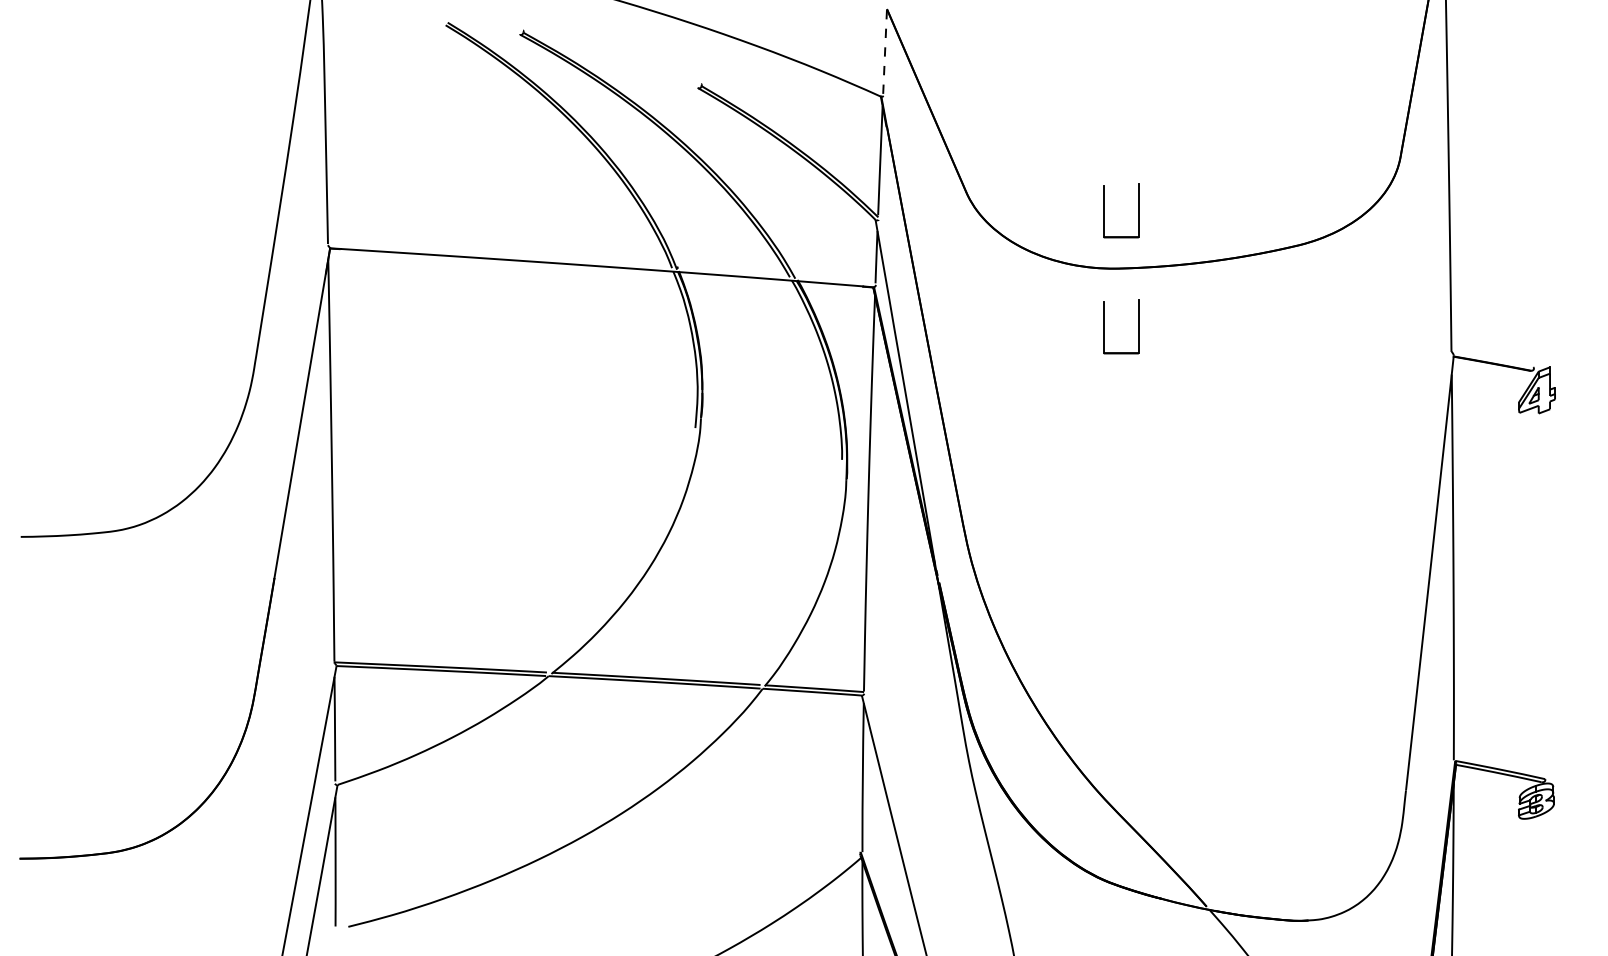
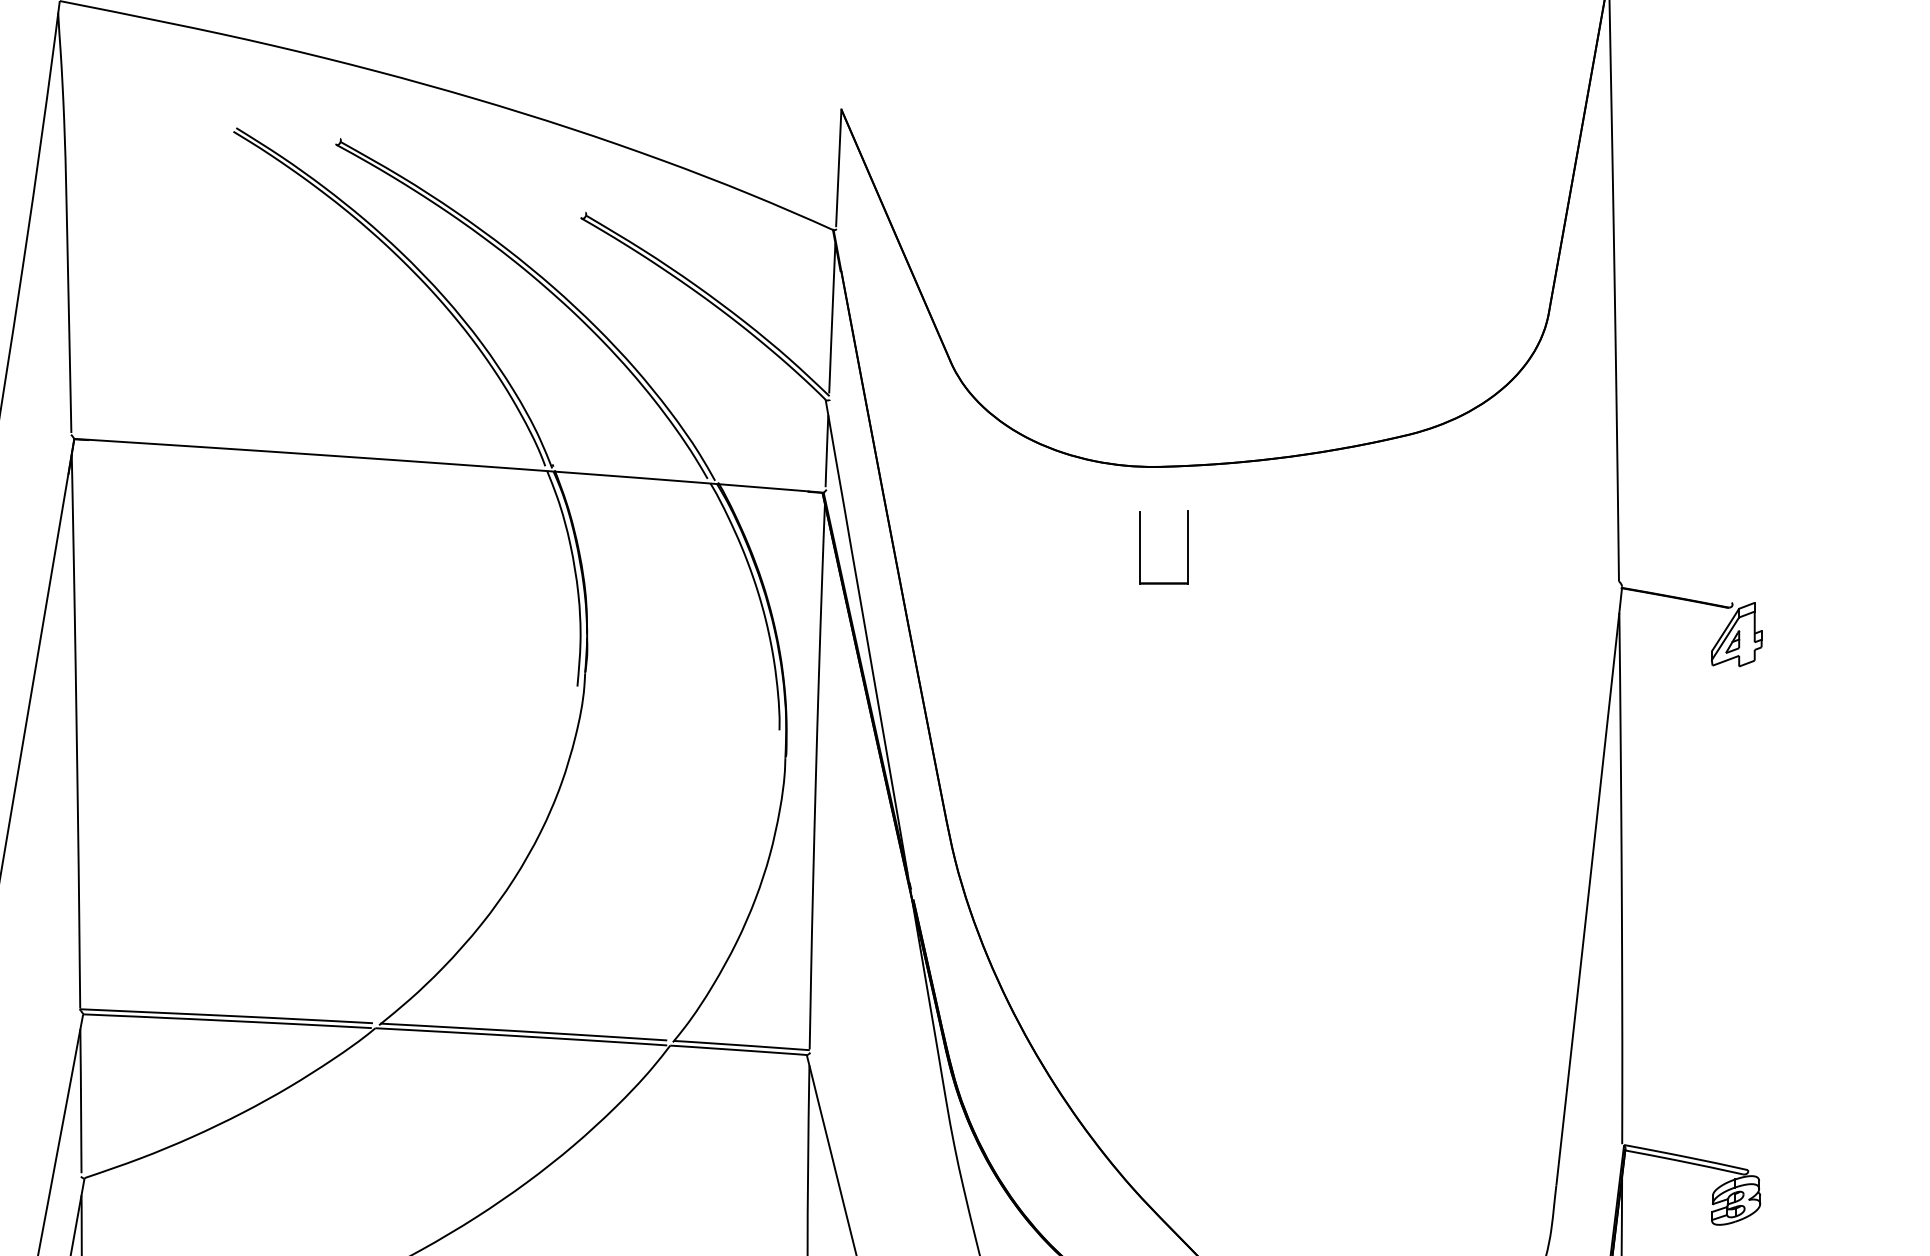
line: (885, 51) -> (839, 167), dashed -> solid
part: (1104, 210) -> (1141, 386), removed

